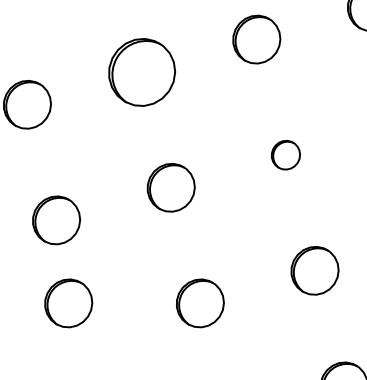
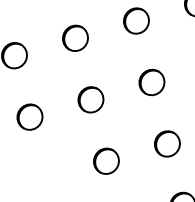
part: (142, 70) -> (75, 37), size x0.71
part: (285, 155) -> (151, 82), size x1.67
part: (68, 301) -> (36, 160), removed

